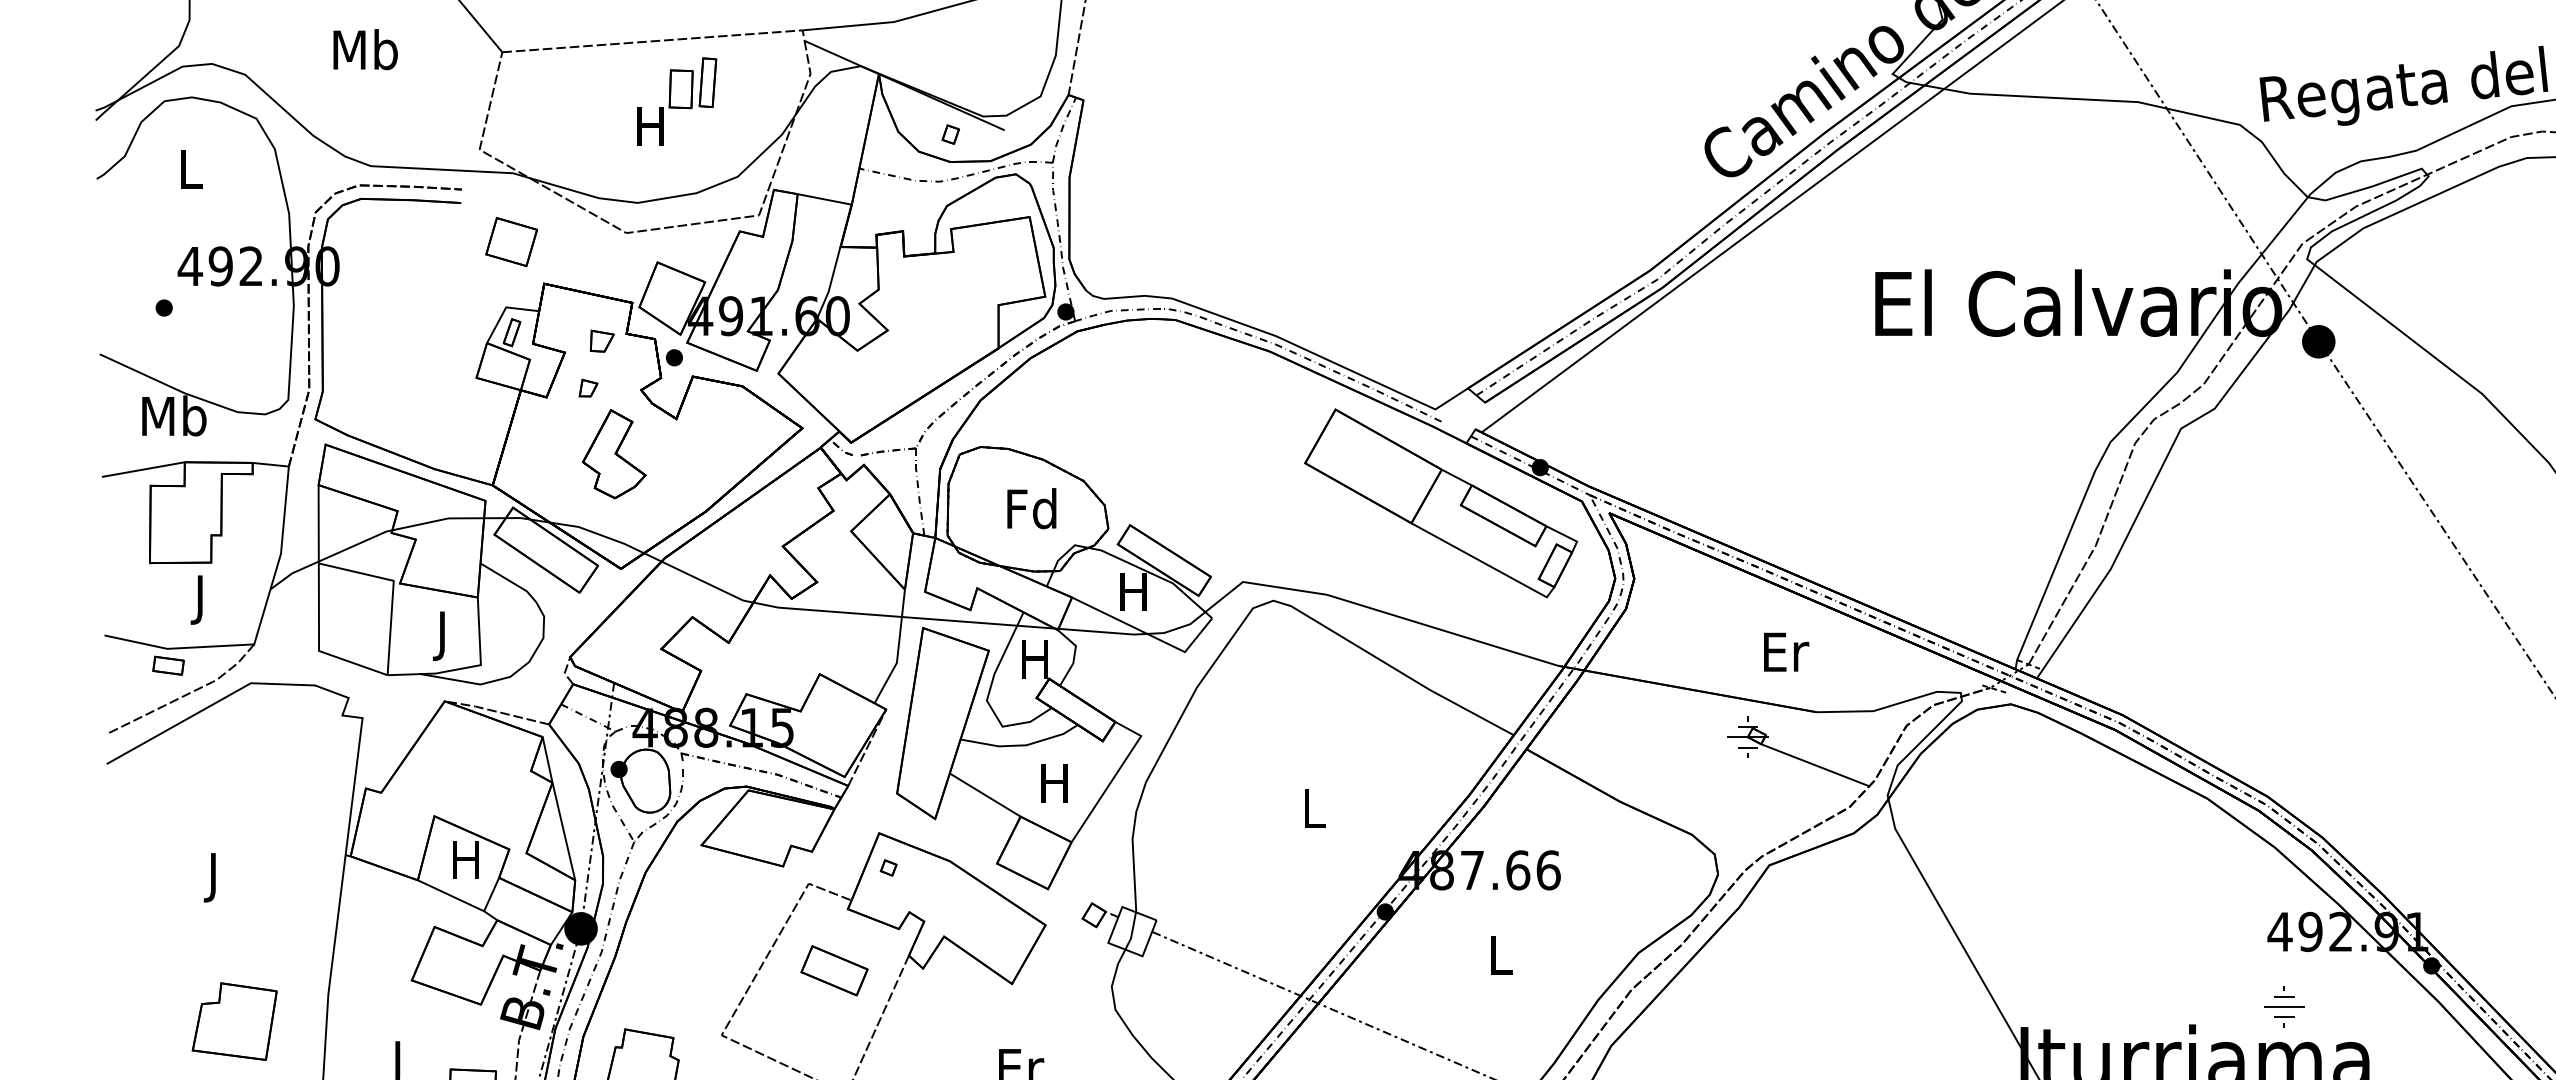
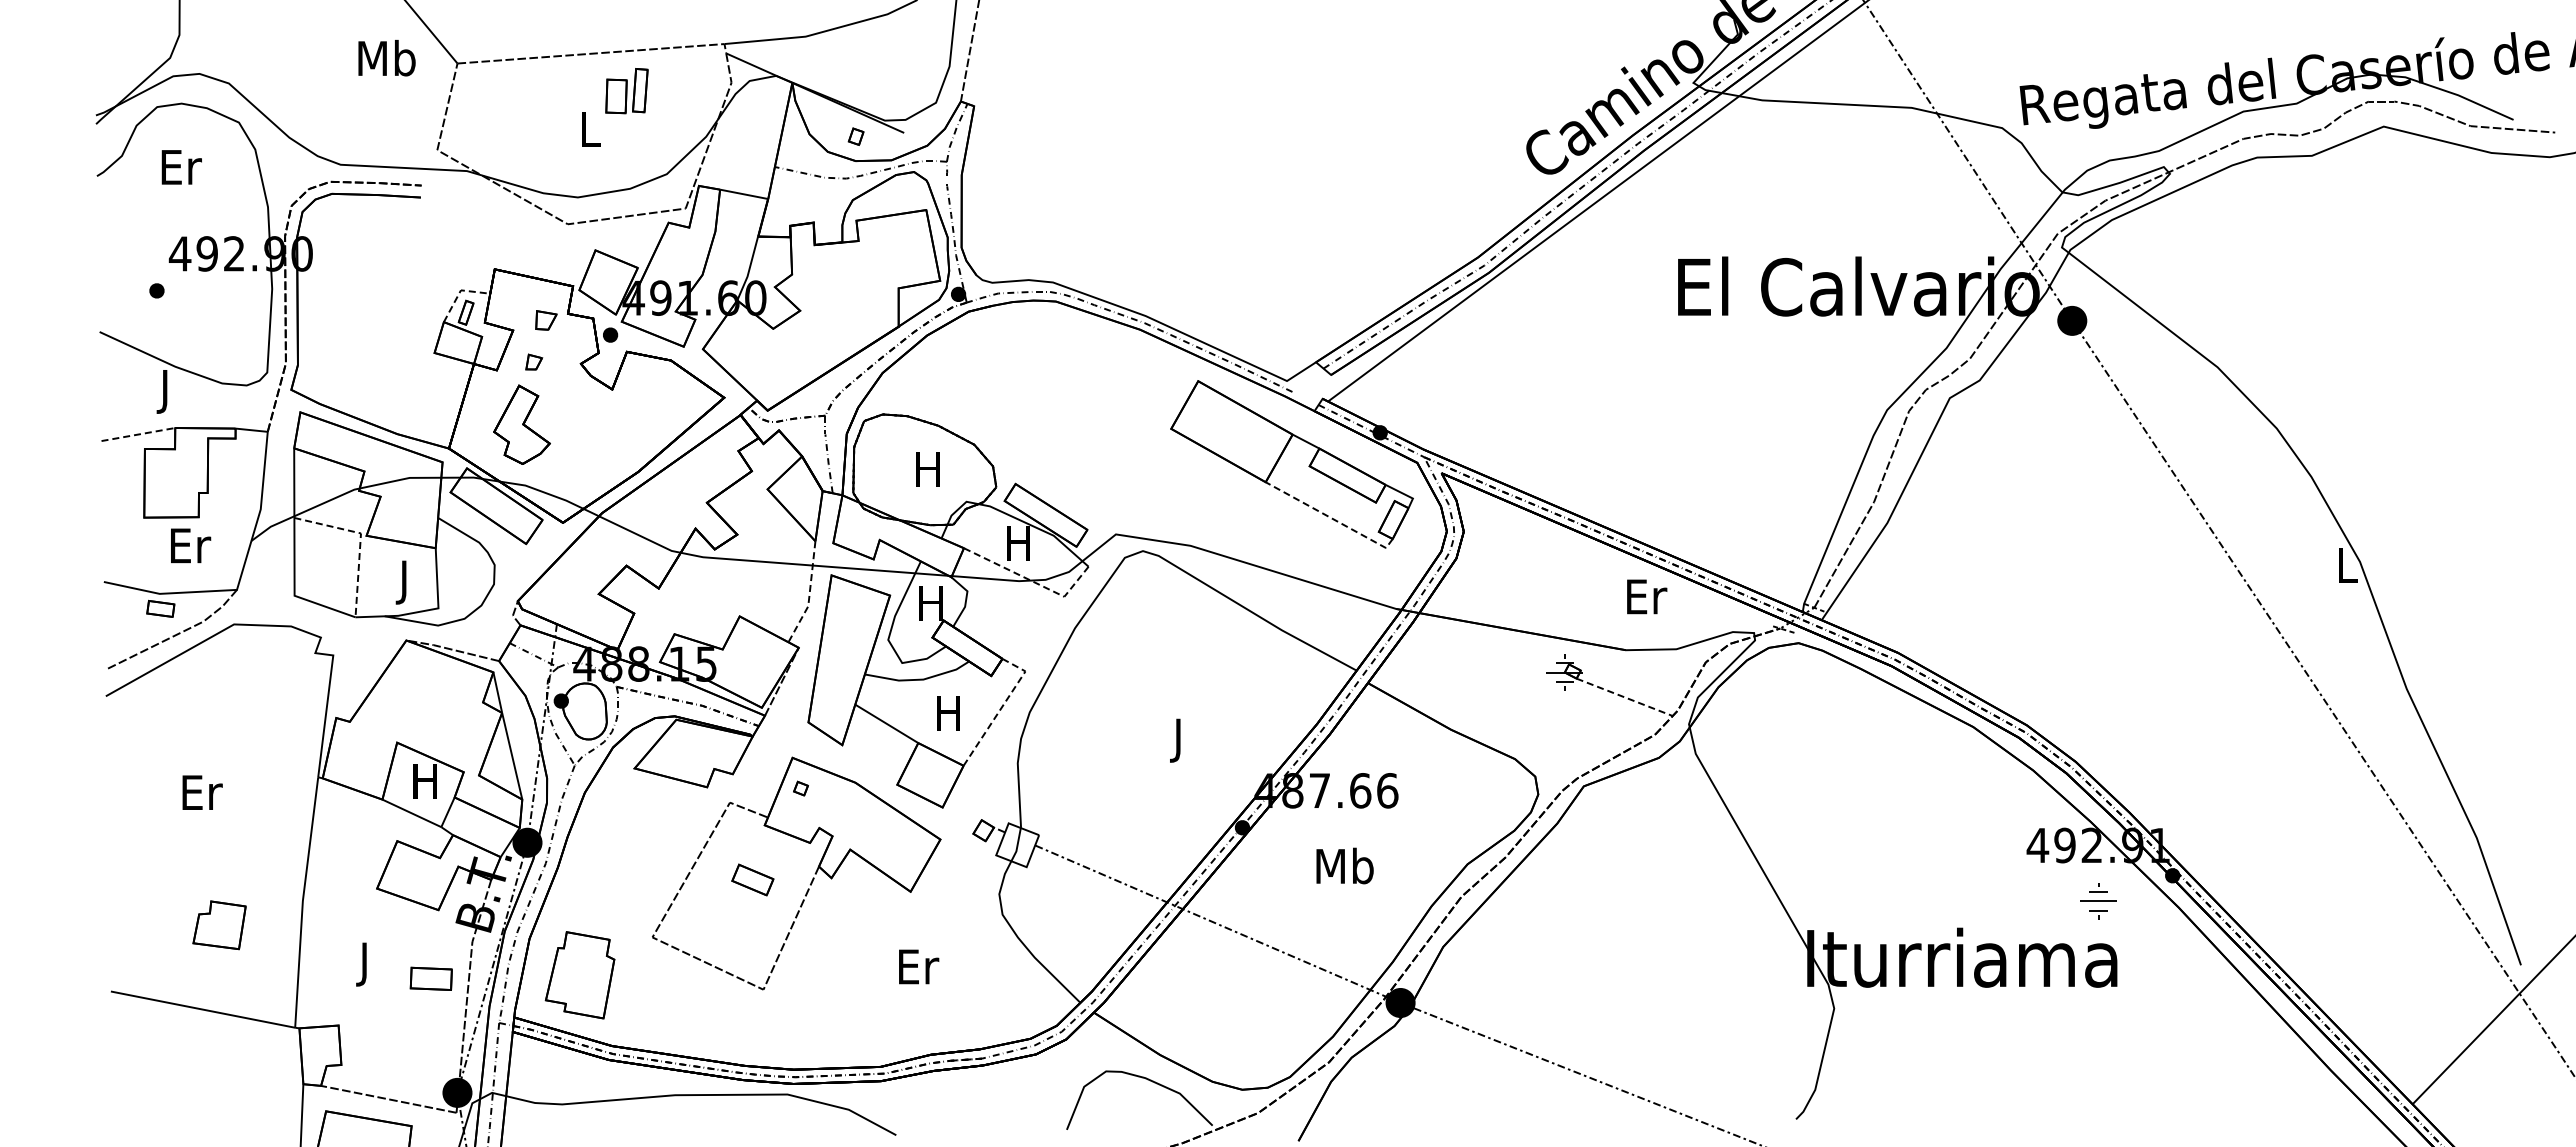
text: (365, 49) -> (386, 58), moved
text: (649, 126) -> (588, 129), H -> L
text: (191, 169) -> (181, 167), L -> Er
part: (511, 241) -> (465, 231), removed
line: (504, 309) -> (459, 292), solid -> dashed
text: (173, 420) -> (165, 390), Mb -> J
part: (613, 453) -> (521, 424), moved
line: (143, 469) -> (138, 434), solid -> dashed
text: (1031, 508) -> (927, 469), Fd -> H
line: (1485, 564) -> (1331, 518), solid -> dashed
line: (393, 589) -> (360, 541), solid -> dashed
text: (203, 600) -> (191, 550), J -> Er
line: (1149, 634) -> (1032, 581), solid -> dashed
line: (898, 650) -> (809, 595), solid -> dashed
text: (1786, 651) -> (1647, 596), moved
line: (1815, 765) -> (1624, 697), solid -> dashed
line: (1114, 776) -> (1001, 707), solid -> dashed
text: (1314, 813) -> (1179, 740), L -> J
text: (215, 877) -> (202, 797), J -> Er
text: (1500, 954) -> (1344, 865), L -> Mb
part: (834, 970) -> (752, 879), size x0.7
part: (2284, 1007) -> (2098, 901), moved
part: (234, 1021) -> (219, 925), size x0.7

